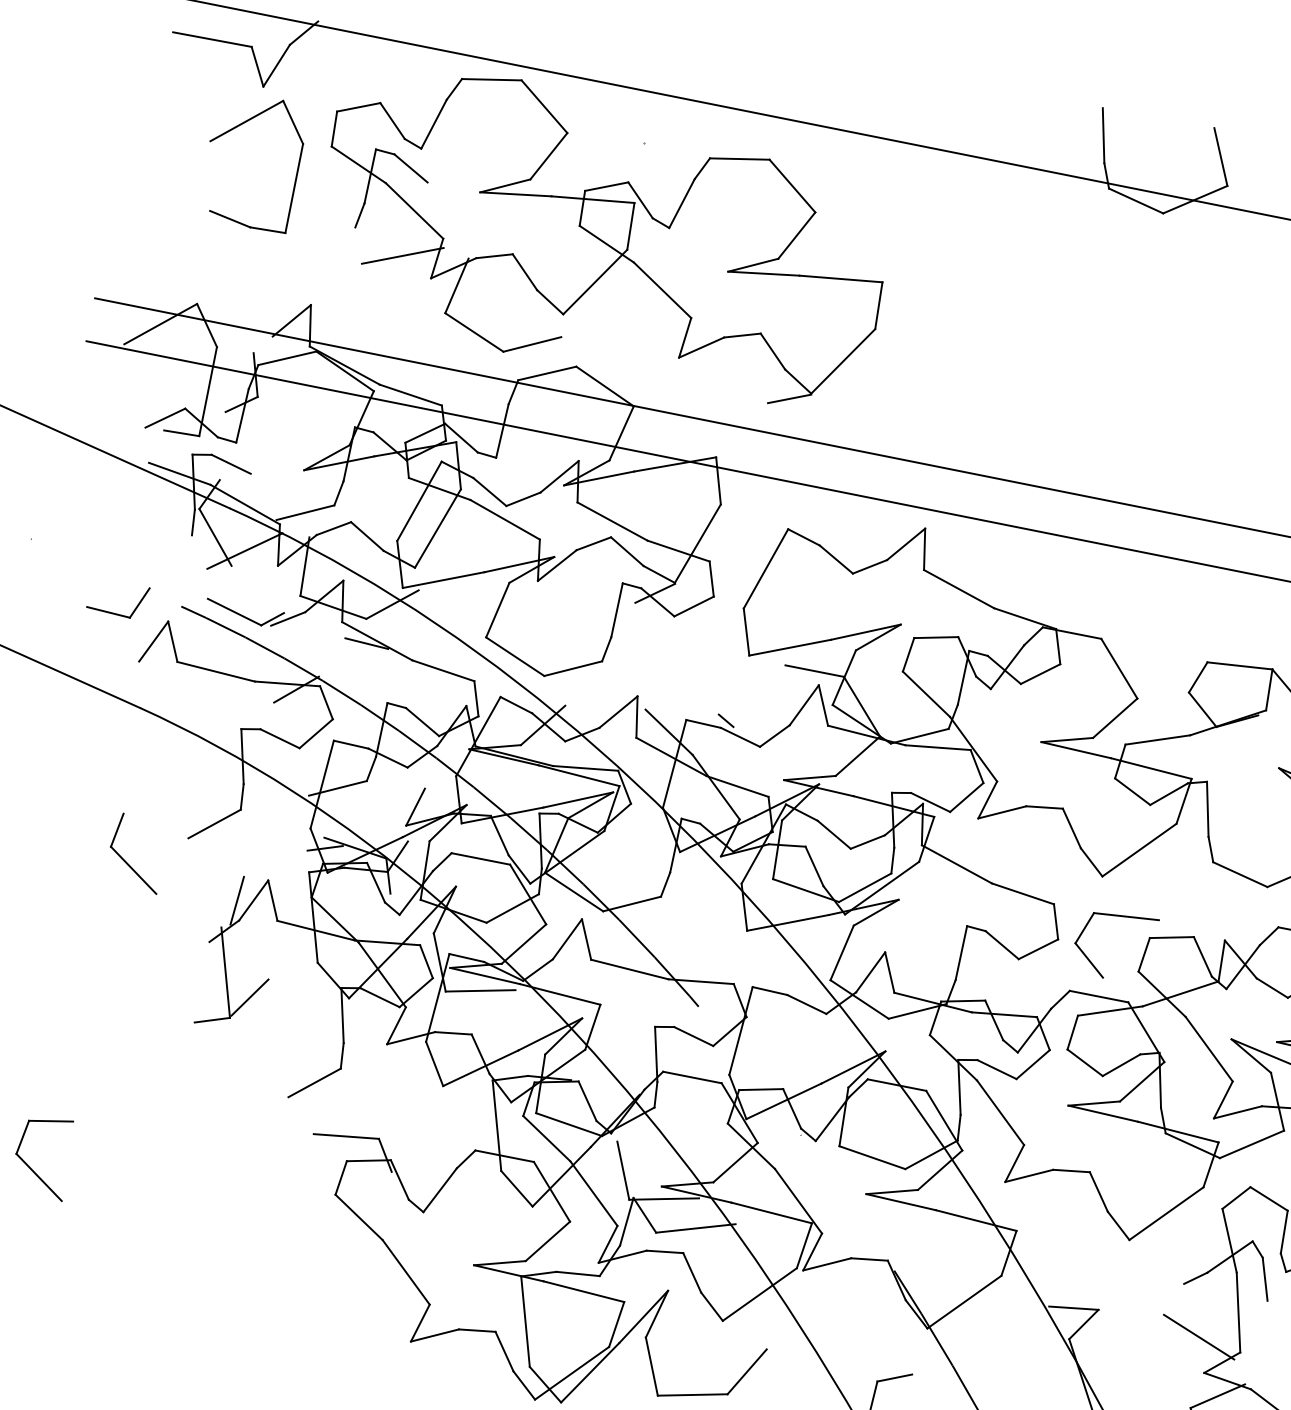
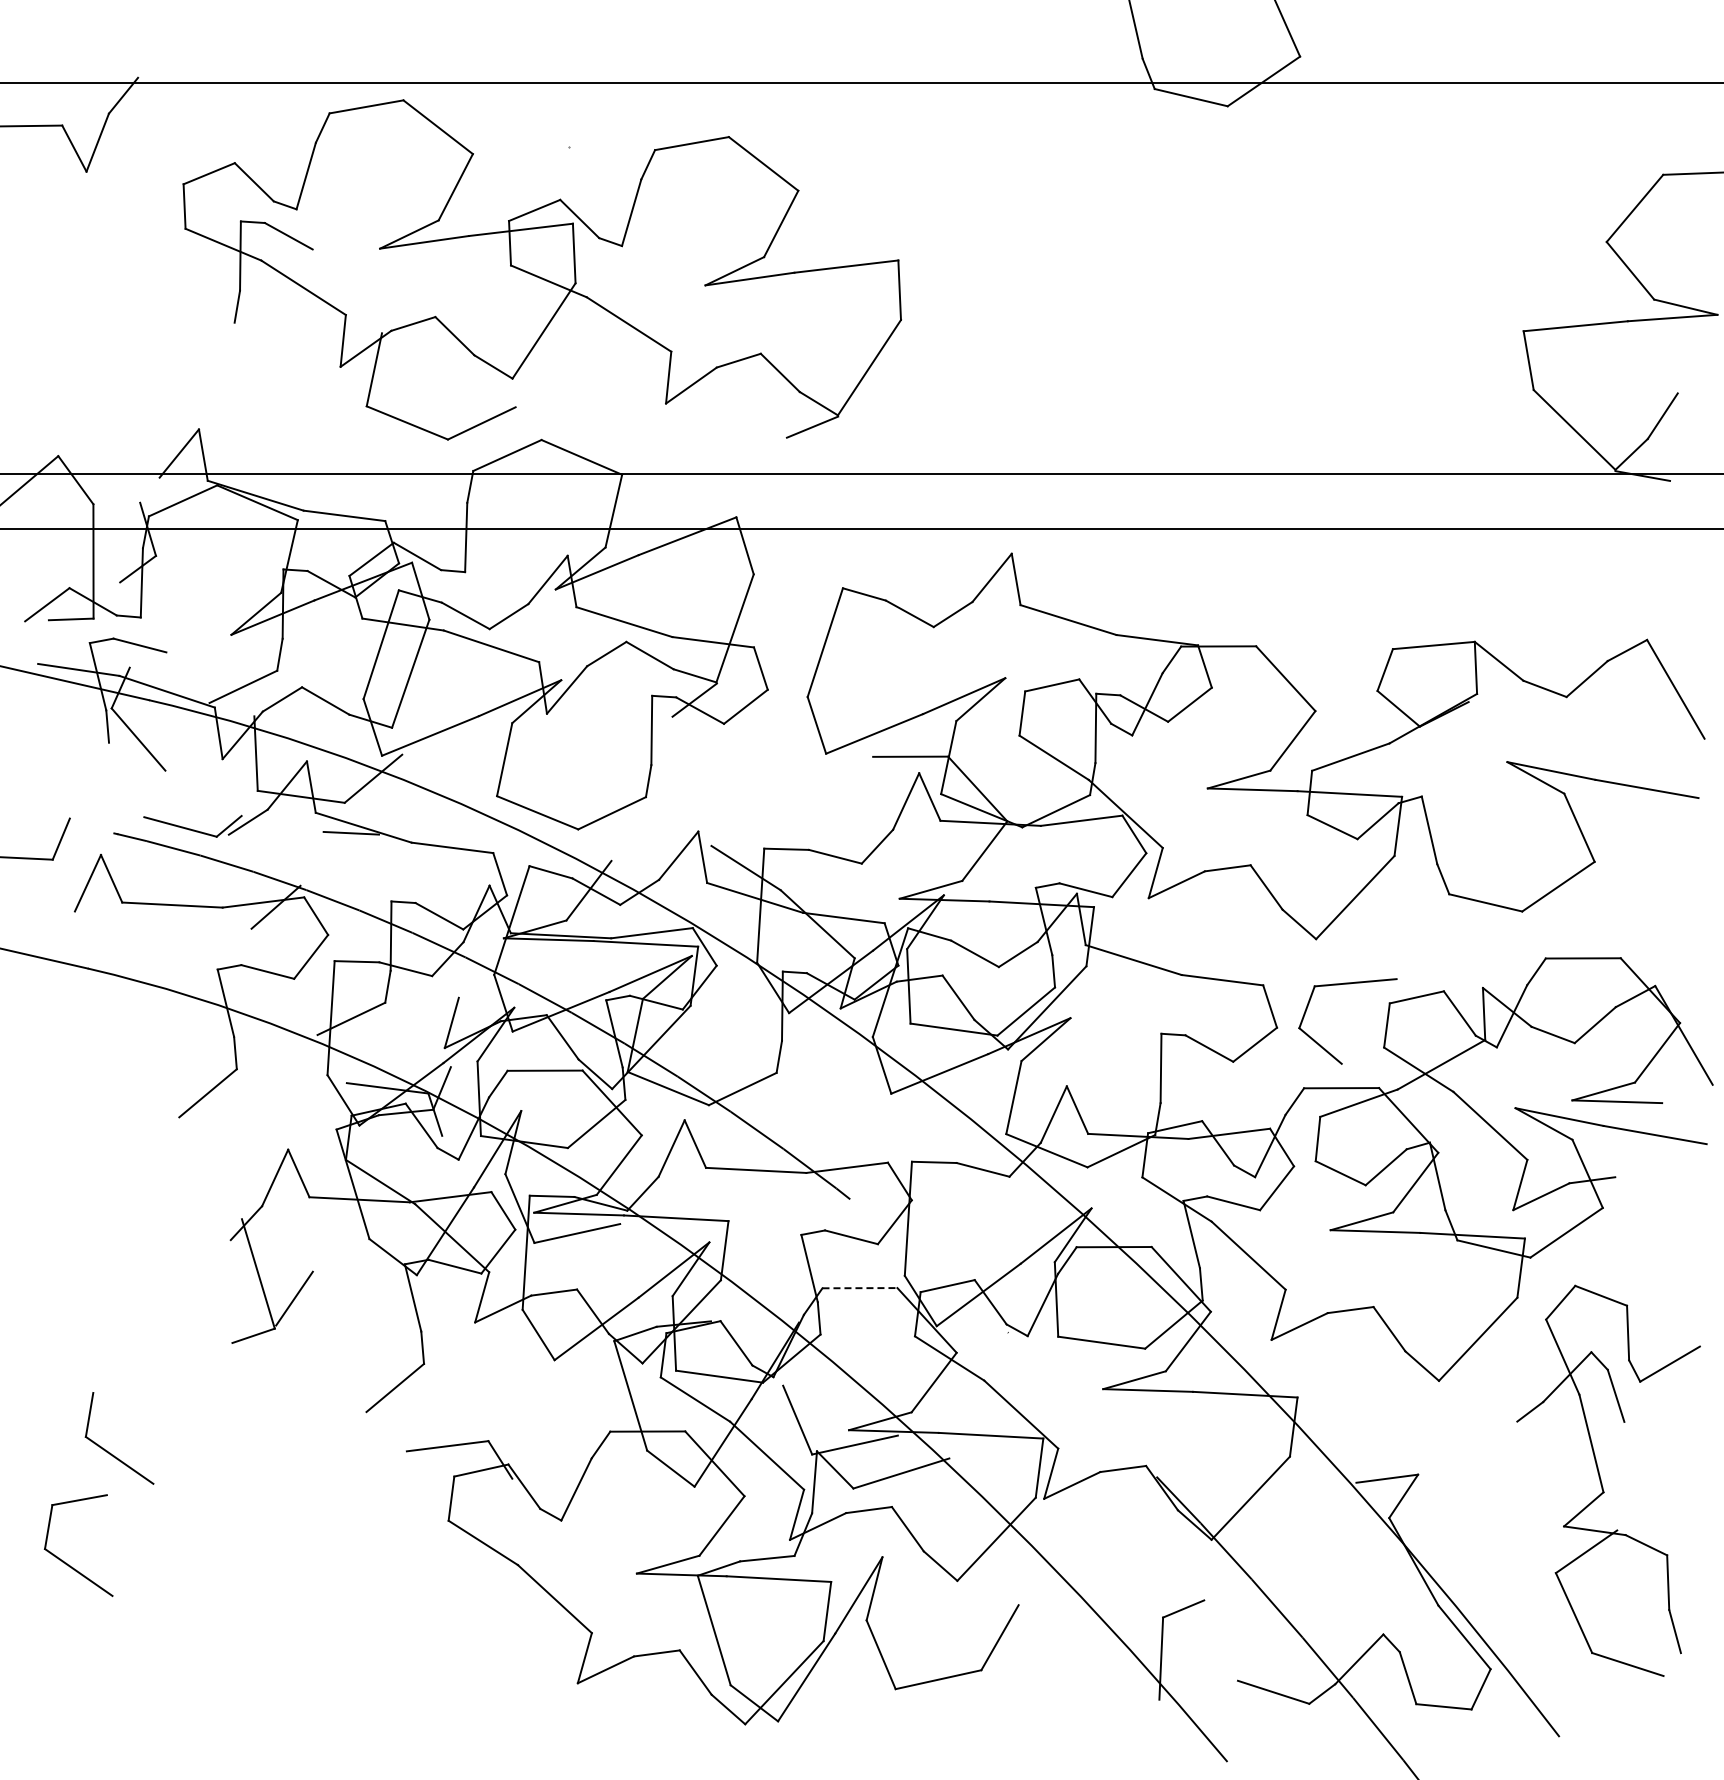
part: (237, 127) -> (64, 228), removed
line: (402, 255) -> (299, 345), removed
line: (245, 550) -> (178, 748), removed
line: (726, 720) -> (813, 839), removed
line: (325, 847) -> (350, 1095), removed
part: (127, 862) -> (110, 1452), moved
line: (236, 900) -> (254, 1182), removed
line: (692, 1077) -> (860, 1288), solid -> dashed
line: (1198, 1337) -> (1548, 1483), removed

